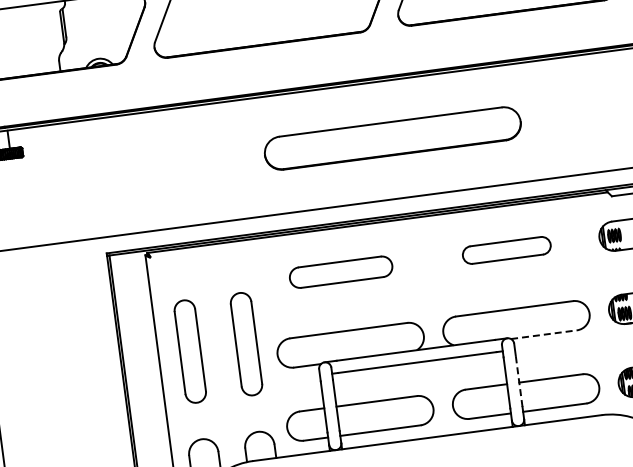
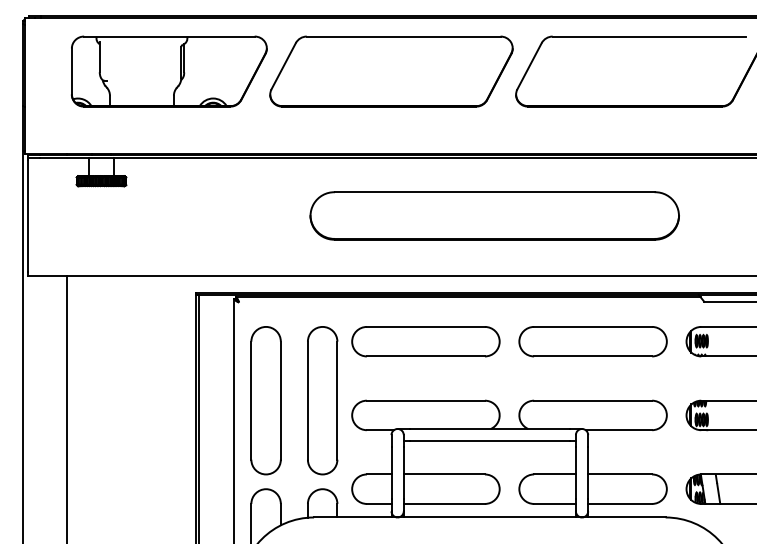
part: (392, 138) -> (494, 215), size x1.43
part: (506, 250) -> (592, 341), size x1.67
part: (340, 272) -> (425, 341), size x1.43
line: (544, 334) -> (619, 430), dashed -> solid
part: (246, 343) -> (322, 400), size x1.43
part: (189, 351) -> (265, 400), size x1.43
line: (519, 381) -> (588, 473), dashed -> solid

